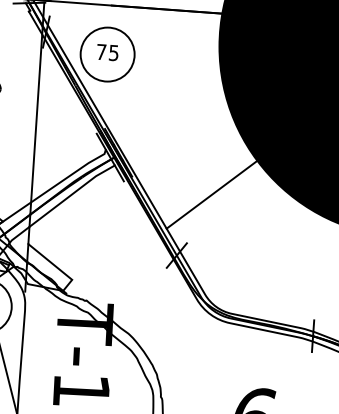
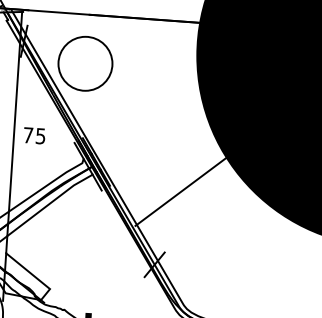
text: (107, 52) -> (34, 135), moved
line: (211, 194) -> (180, 191), moved

